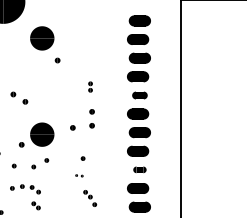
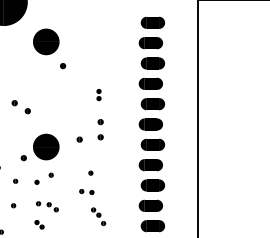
part: (139, 95) -> (152, 104), size x1.43
part: (139, 169) -> (152, 185), size x1.67
part: (79, 175) -> (86, 191), size x1.67
part: (30, 189) -> (47, 206), moved

